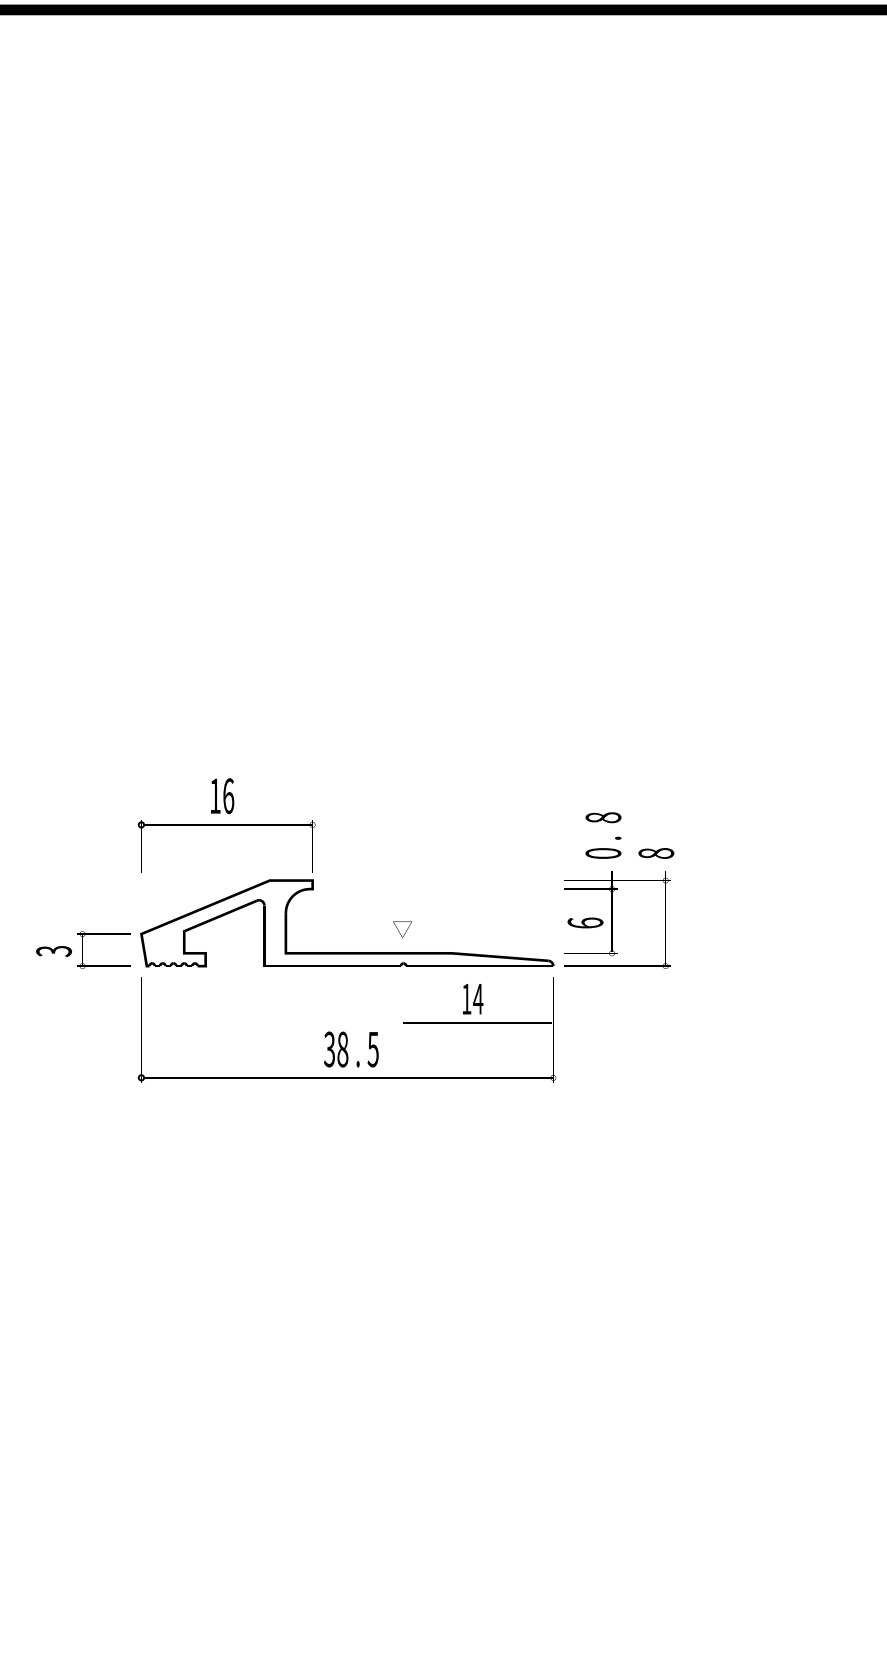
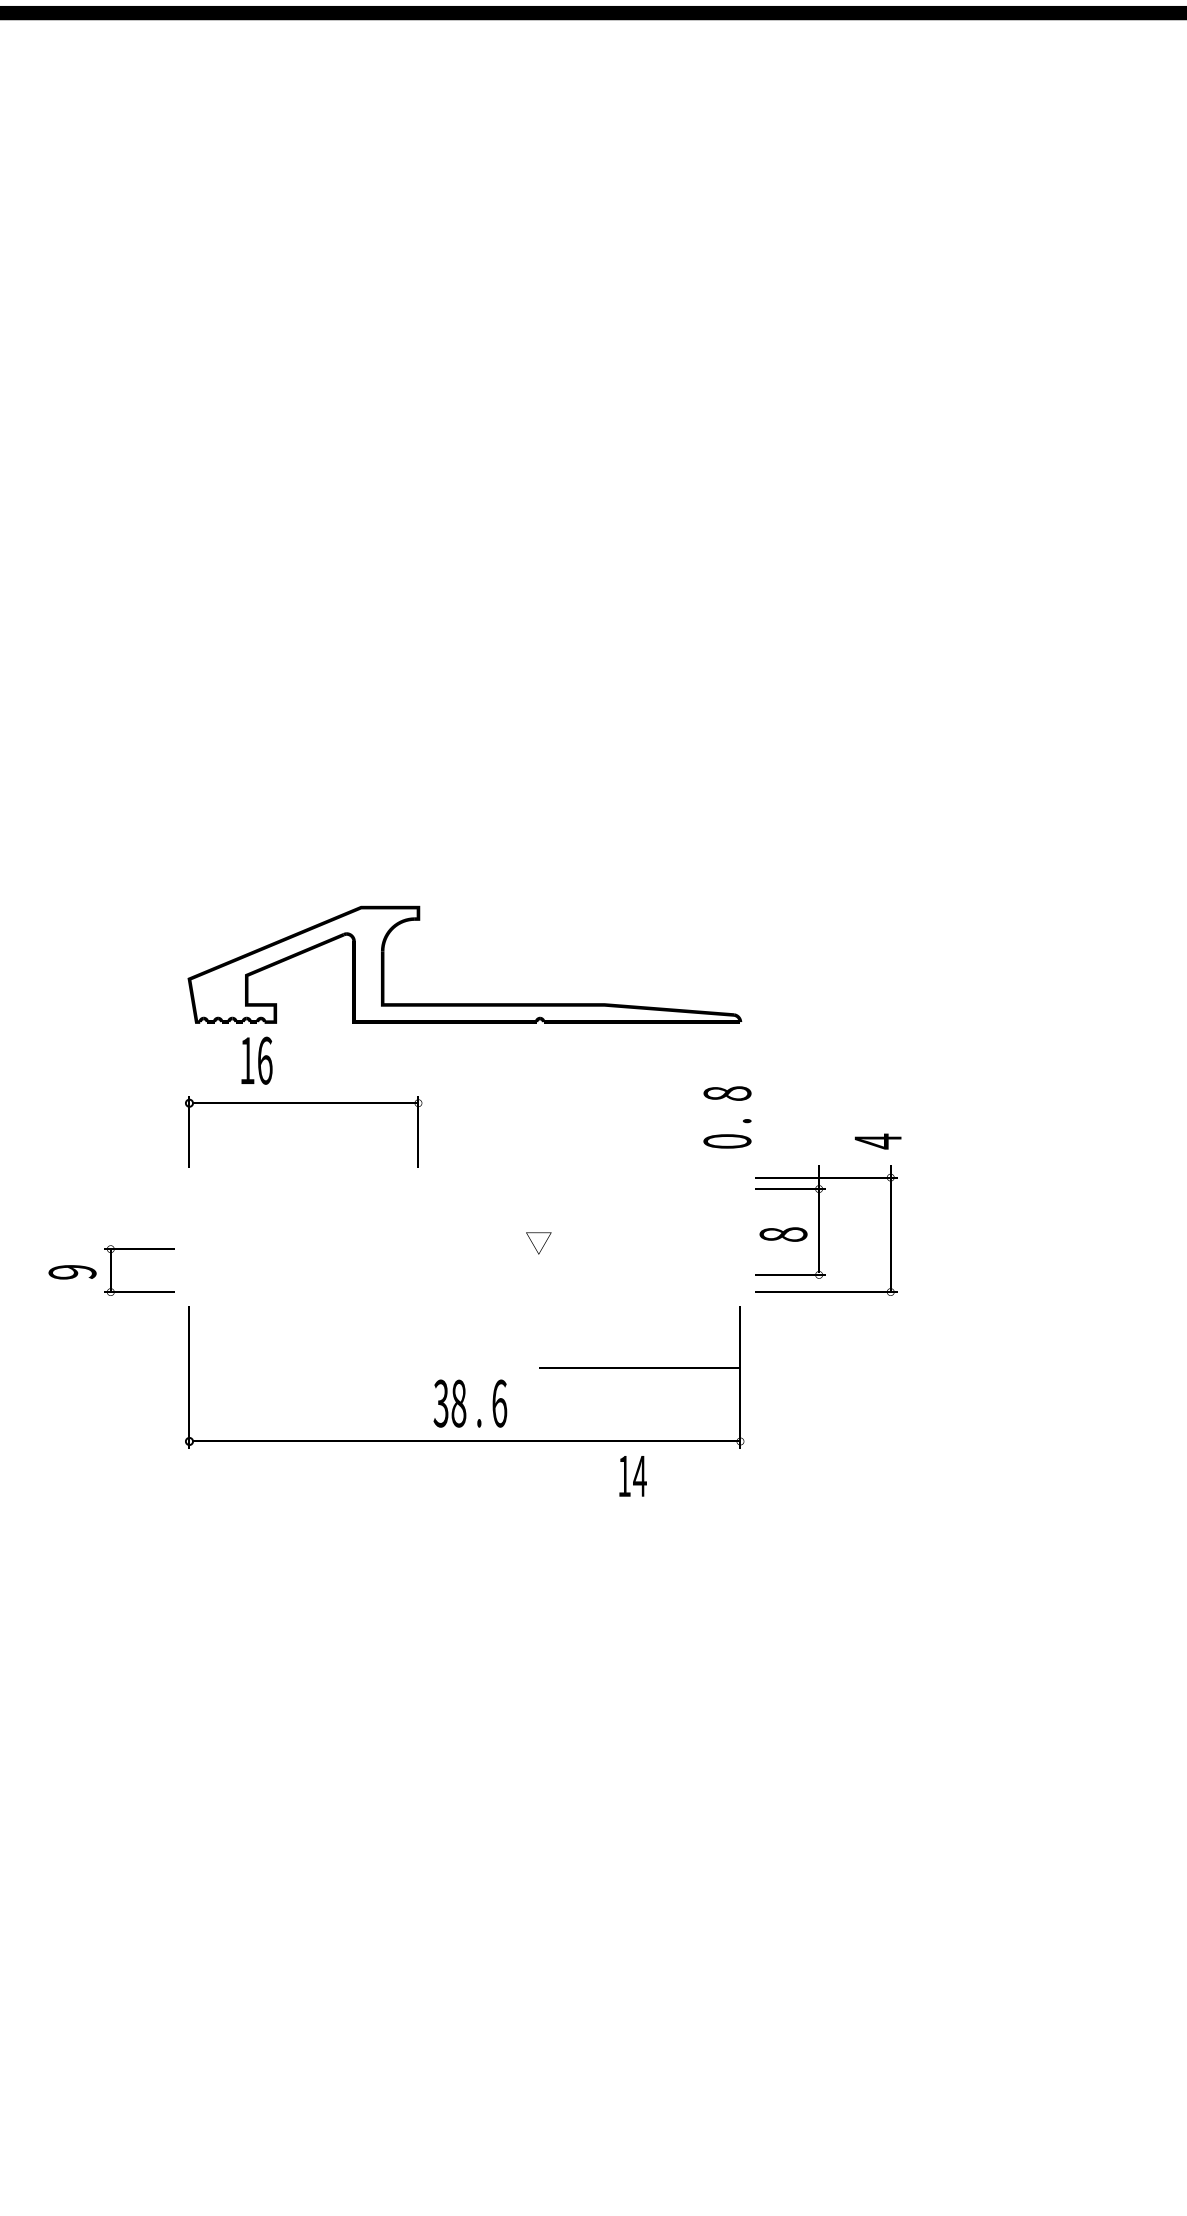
text: (222, 795) -> (256, 1060), moved
text: (603, 835) -> (727, 1117), moved
text: (656, 853) -> (878, 1141), 8 -> 4
text: (585, 923) -> (783, 1234), 6 -> 8
text: (54, 951) -> (72, 1272), 3 -> 9
part: (347, 952) -> (464, 1003), moved
text: (472, 999) -> (632, 1476), moved
text: (373, 1049) -> (499, 1403), 5 -> 6

